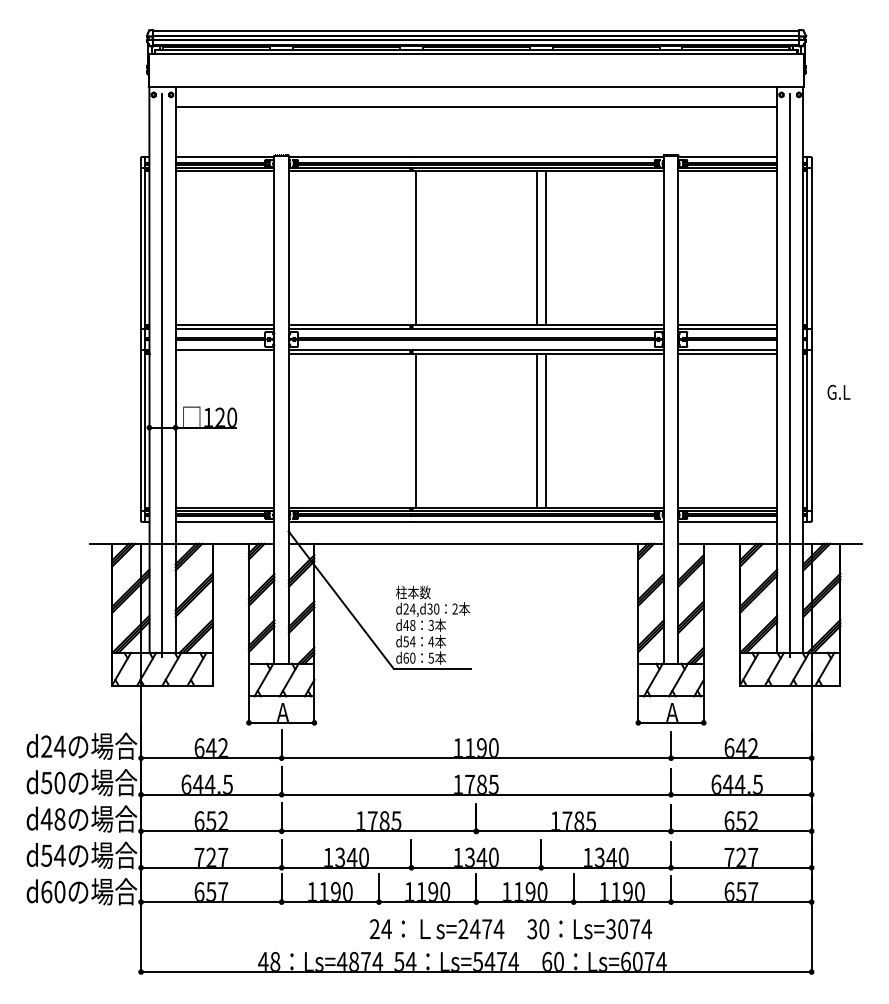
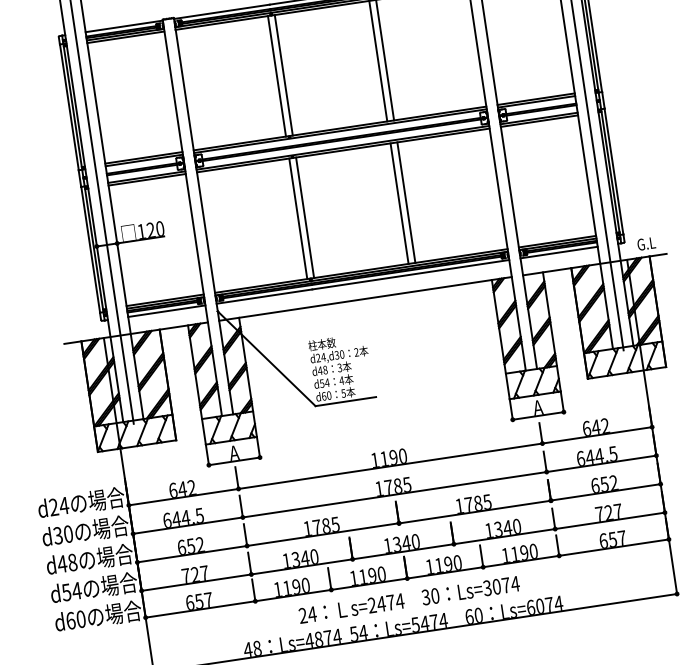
line: (407, 247) -> (277, 75), added
line: (224, 353) -> (146, 179), added
text: (838, 391) -> (646, 243), moved
line: (407, 430) -> (298, 218), added
text: (46, 782) -> (57, 535), d50 -> d30
text: (510, 929) -> (409, 600), moved

